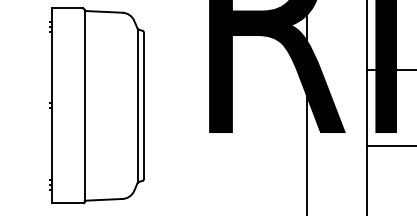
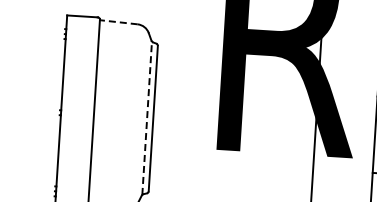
line: (103, 11) -> (118, 21), solid -> dashed
line: (137, 105) -> (146, 117), solid -> dashed

